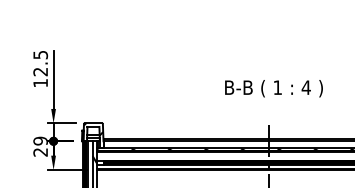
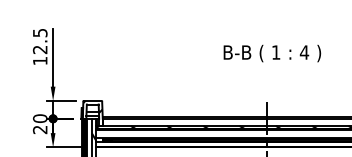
text: (273, 88) -> (271, 53), moved
text: (40, 140) -> (40, 118), 29 -> 20

